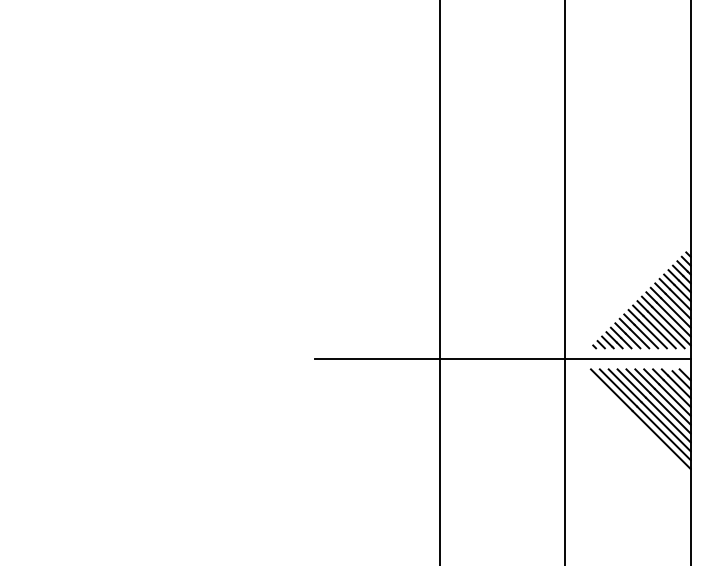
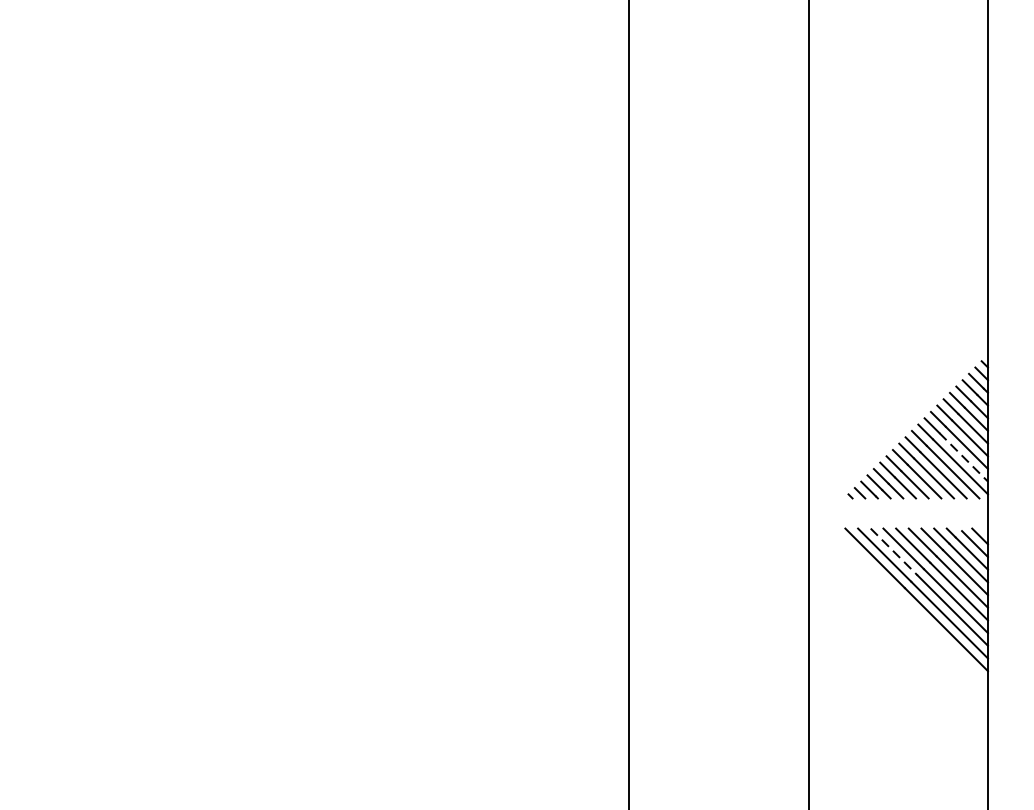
line: (673, 319) -> (963, 457), solid -> dashed
line: (502, 358) -> (718, 513), removed
line: (625, 386) -> (894, 553), solid -> dashed

